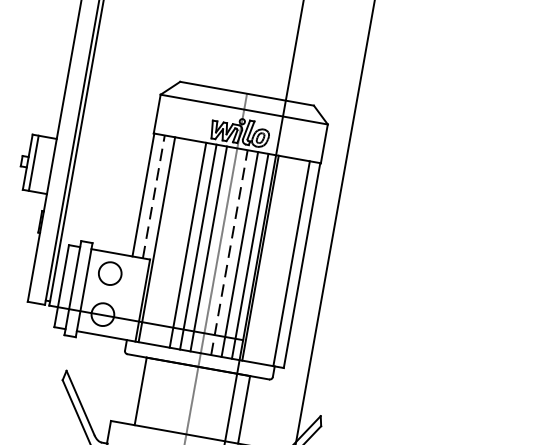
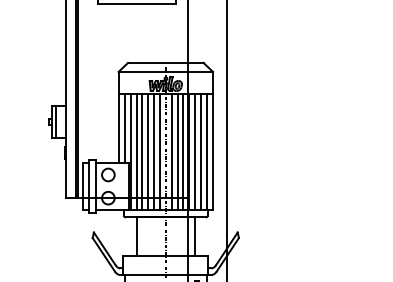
line: (153, 196) -> (124, 128), dashed -> solid
line: (167, 240) -> (136, 151), added
line: (177, 242) -> (142, 151), added
line: (229, 251) -> (171, 151), dashed -> solid
line: (271, 259) -> (195, 151), added
line: (282, 261) -> (201, 151), added

